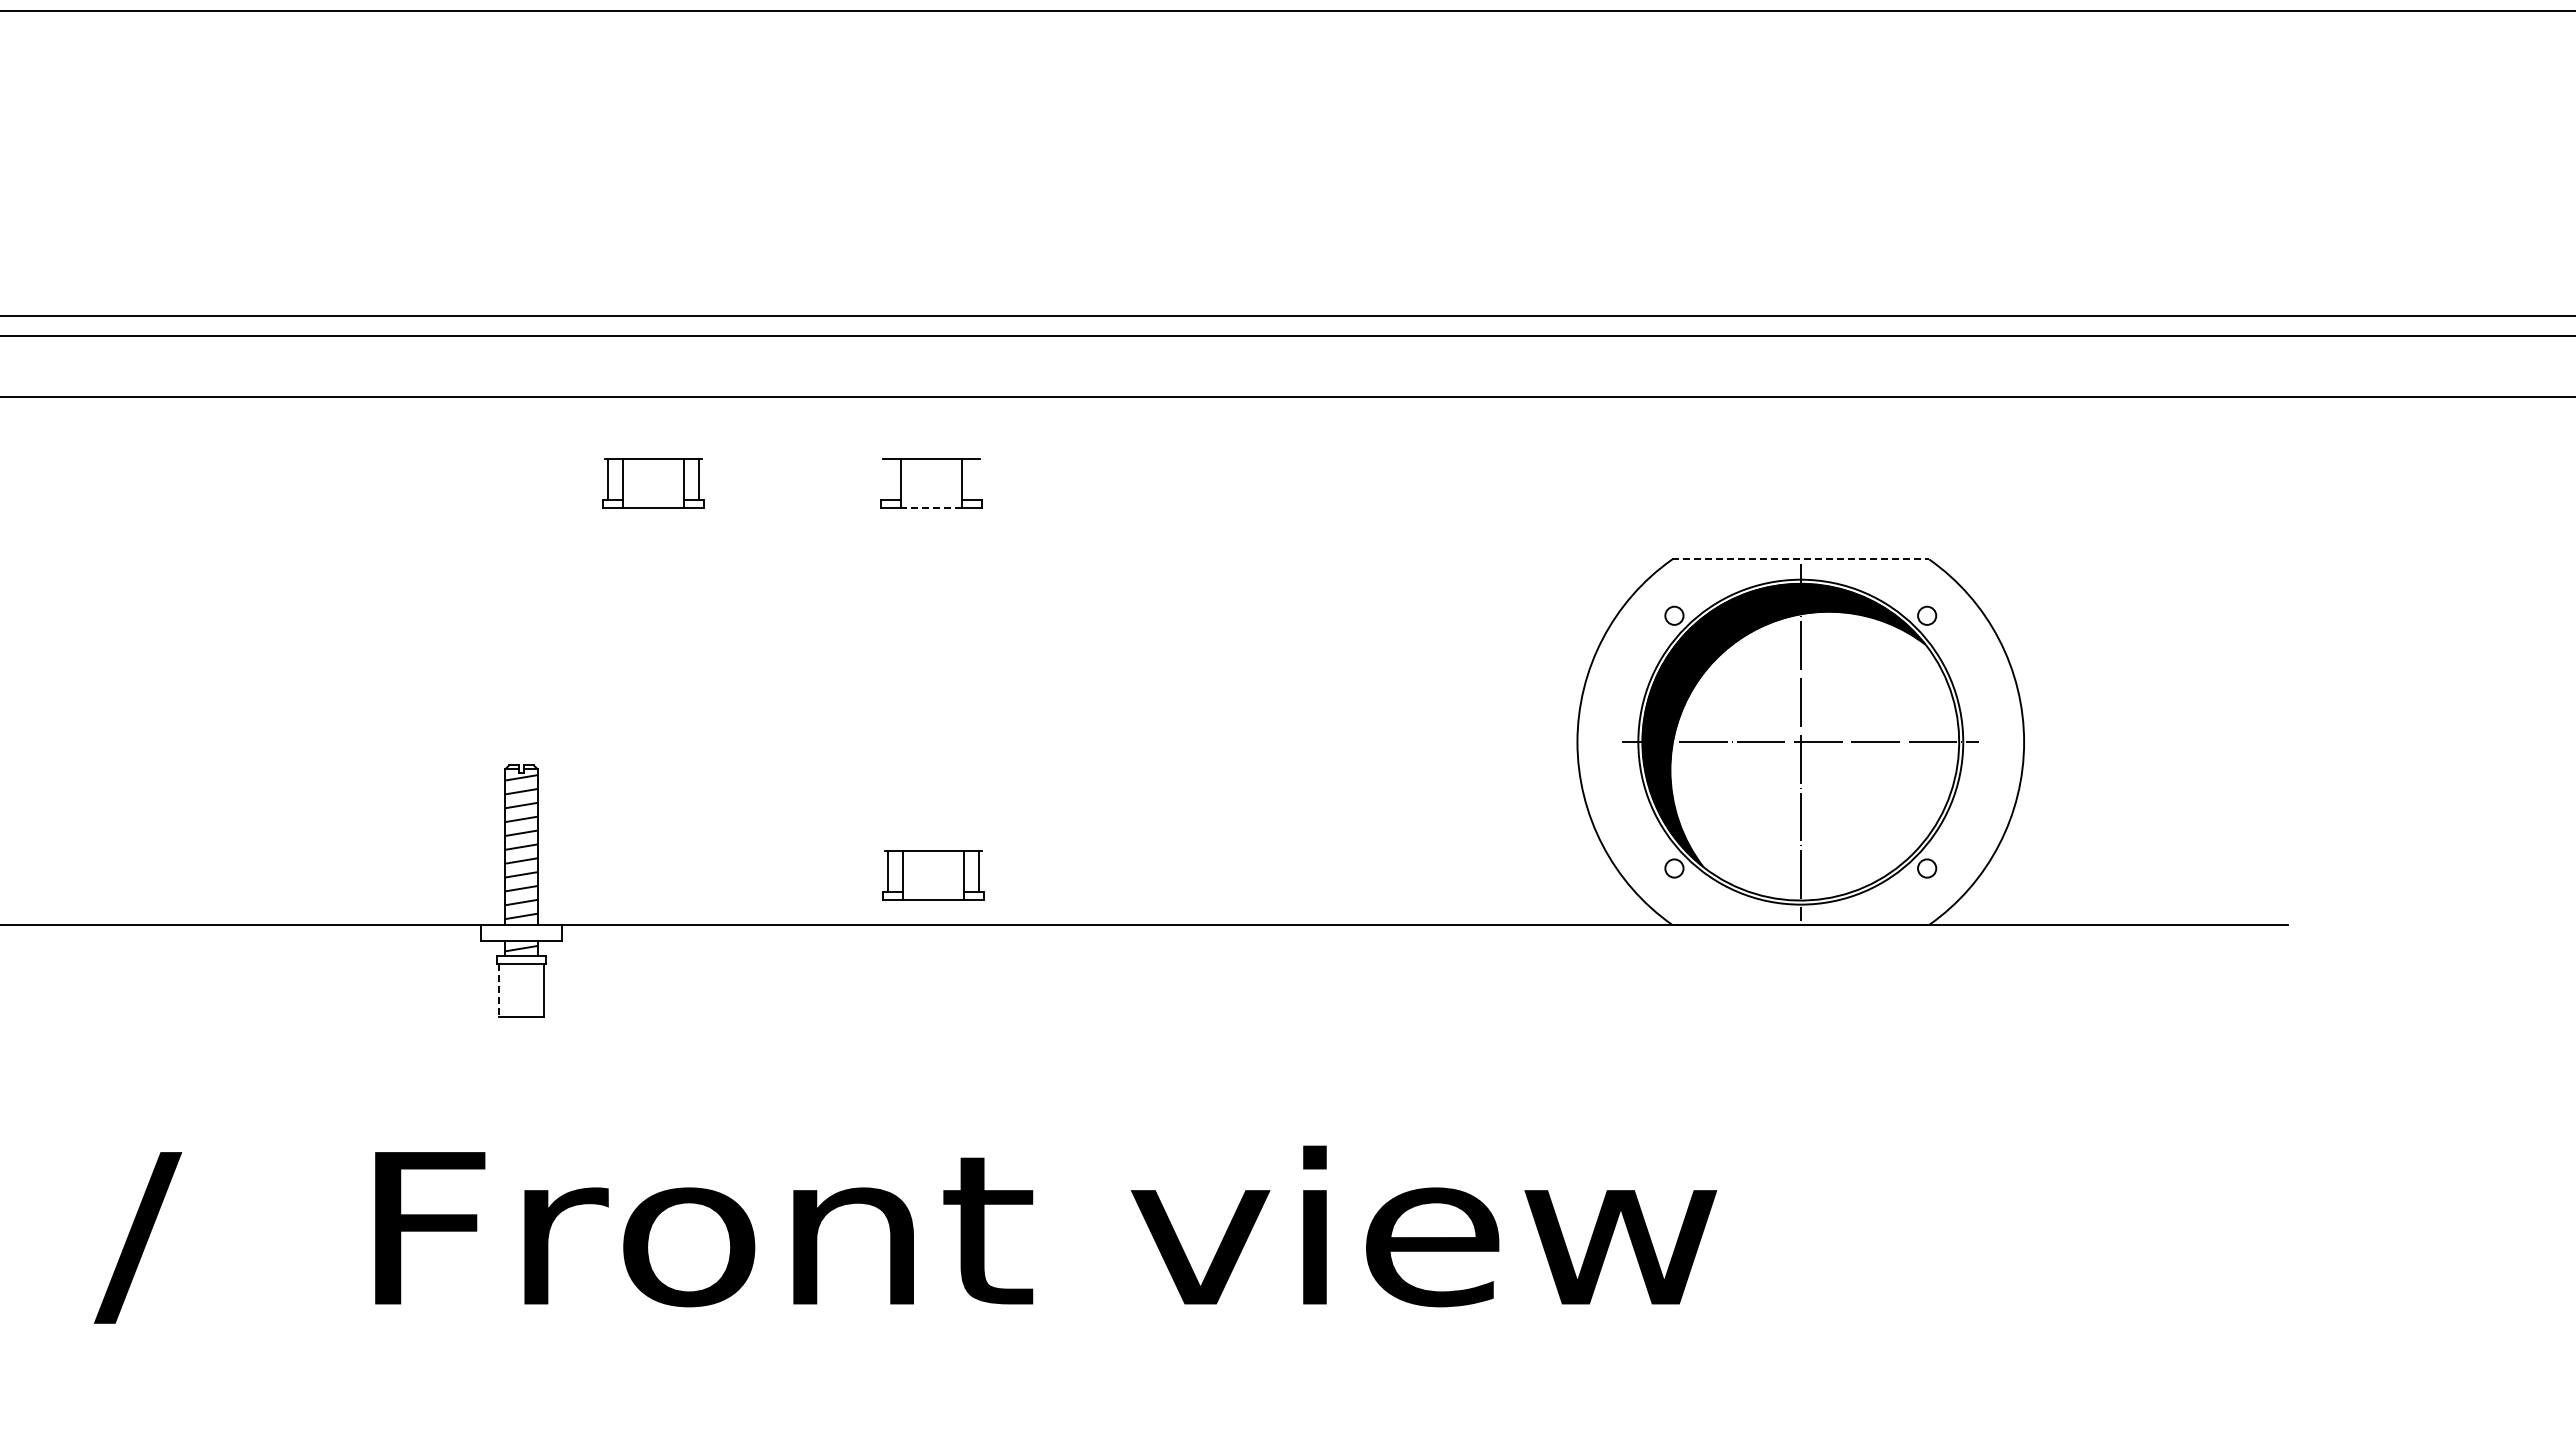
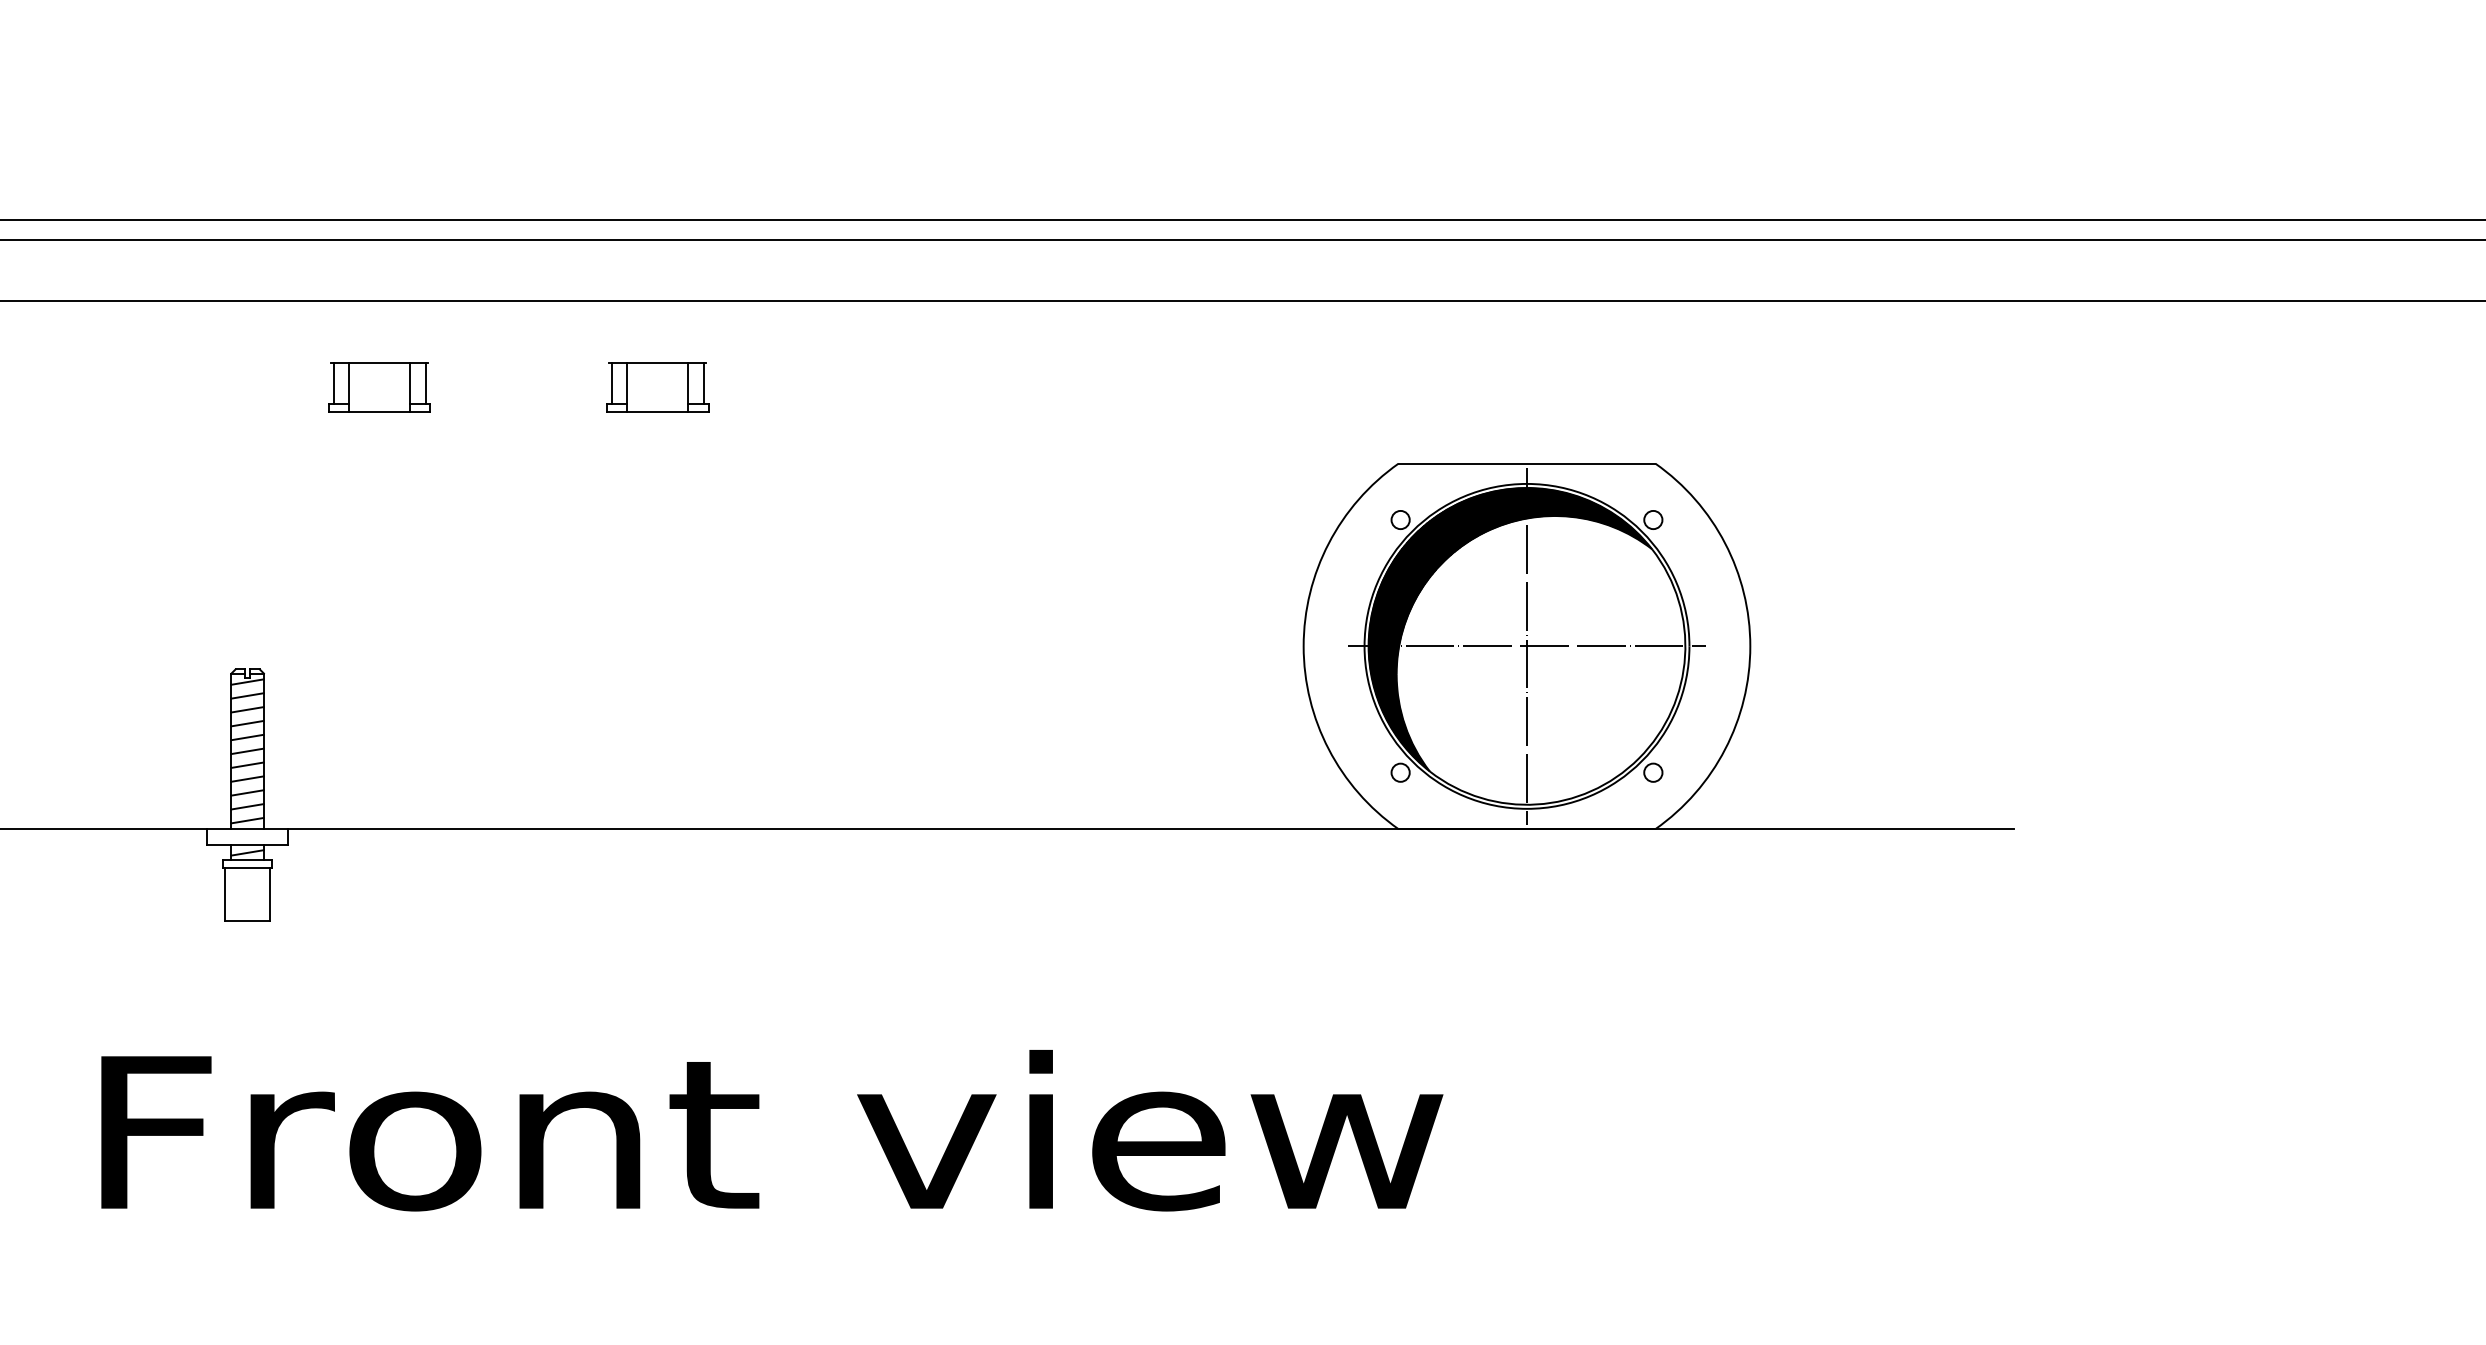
line: (885, 478) -> (611, 382), added
line: (977, 478) -> (703, 382), added
line: (931, 507) -> (657, 411), dashed -> solid
line: (1801, 559) -> (1527, 463), dashed -> solid
part: (933, 875) -> (659, 779), removed
line: (499, 991) -> (225, 895), dashed -> solid

